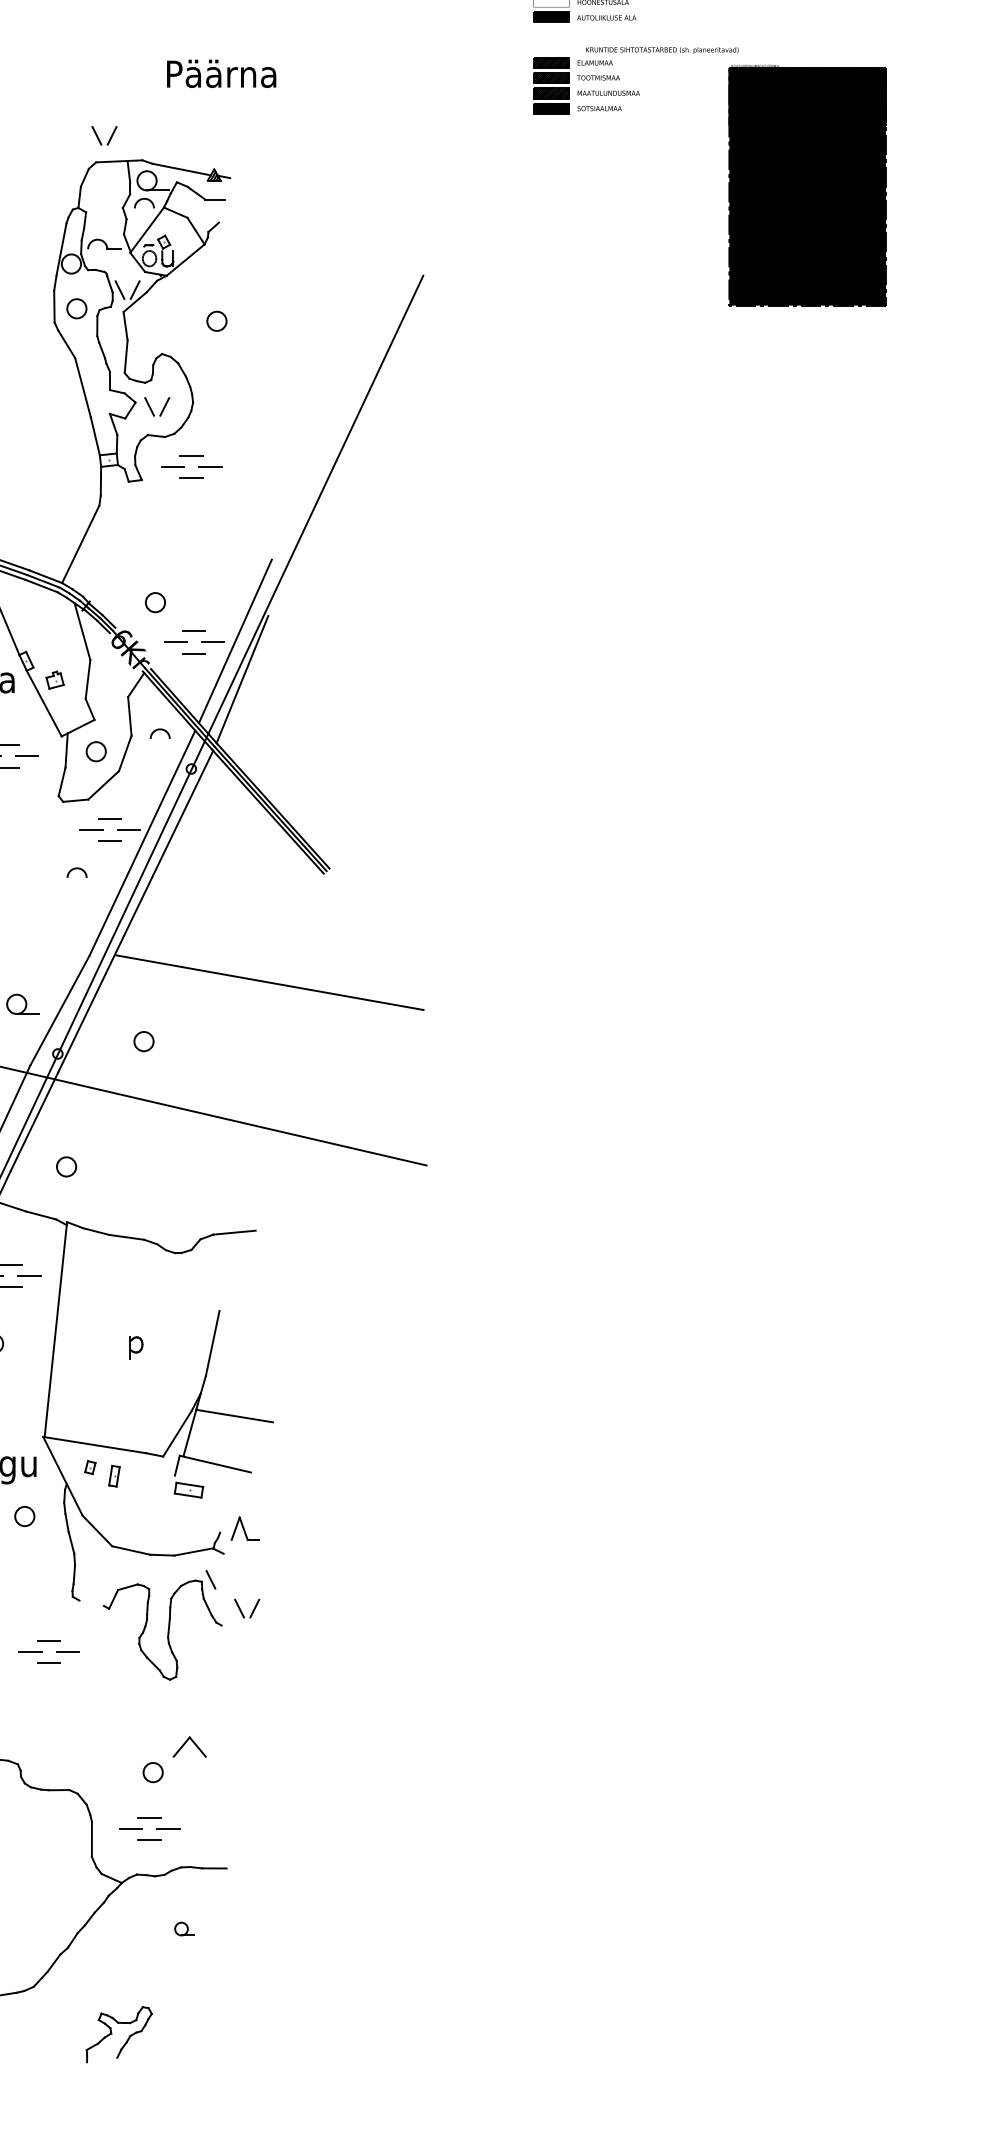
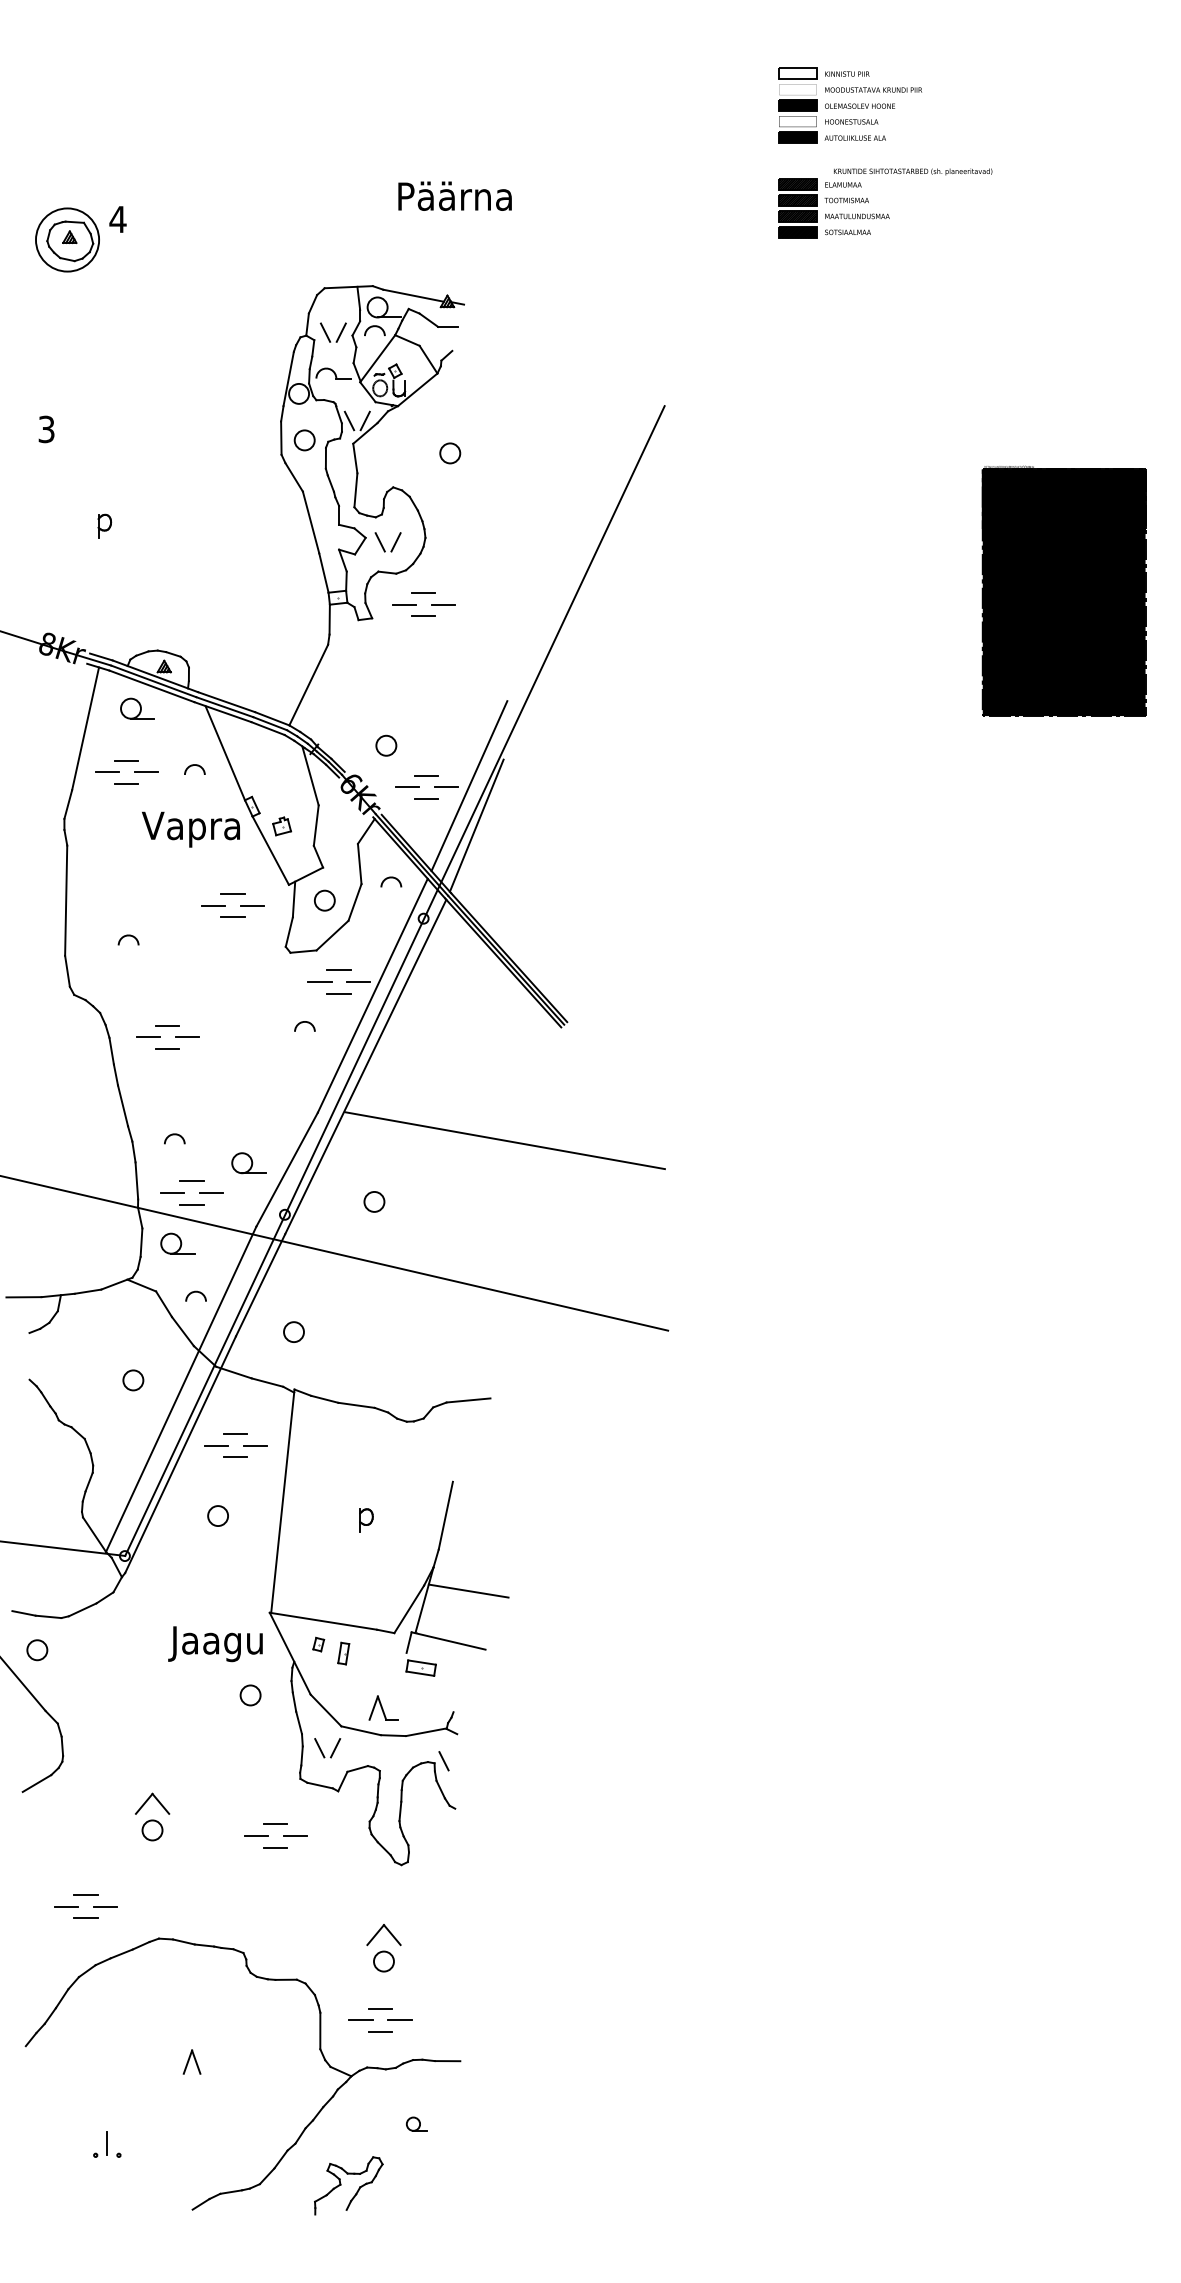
part: (103, 135) -> (332, 332), moved
part: (807, 184) -> (1063, 590), moved
part: (245, 1528) -> (383, 1707), moved
line: (91, 1603) -> (319, 1785), added
part: (247, 1608) -> (327, 1748), moved
part: (189, 1747) -> (383, 1935), moved
part: (112, 2034) -> (341, 2185), moved

